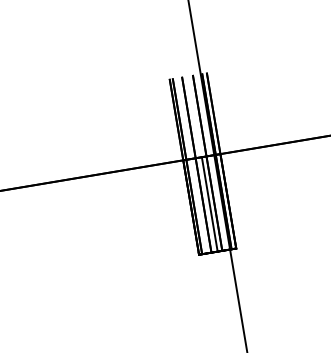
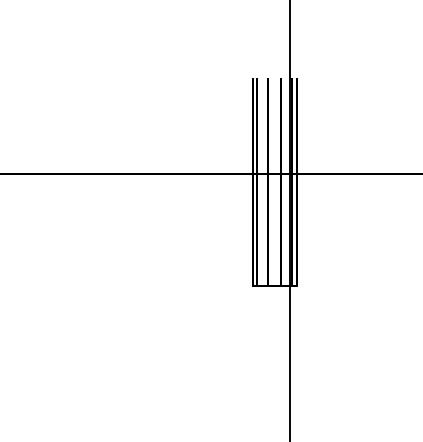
line: (209, 203) -> (275, 229), removed

